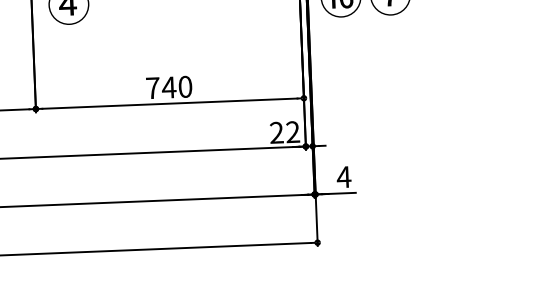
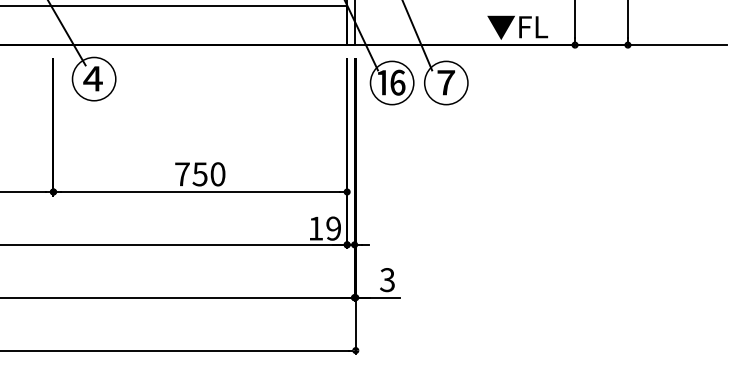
text: (169, 87) -> (200, 174), 740 -> 750
text: (284, 132) -> (324, 228), 22 -> 19
text: (344, 177) -> (387, 280), 4 -> 3

